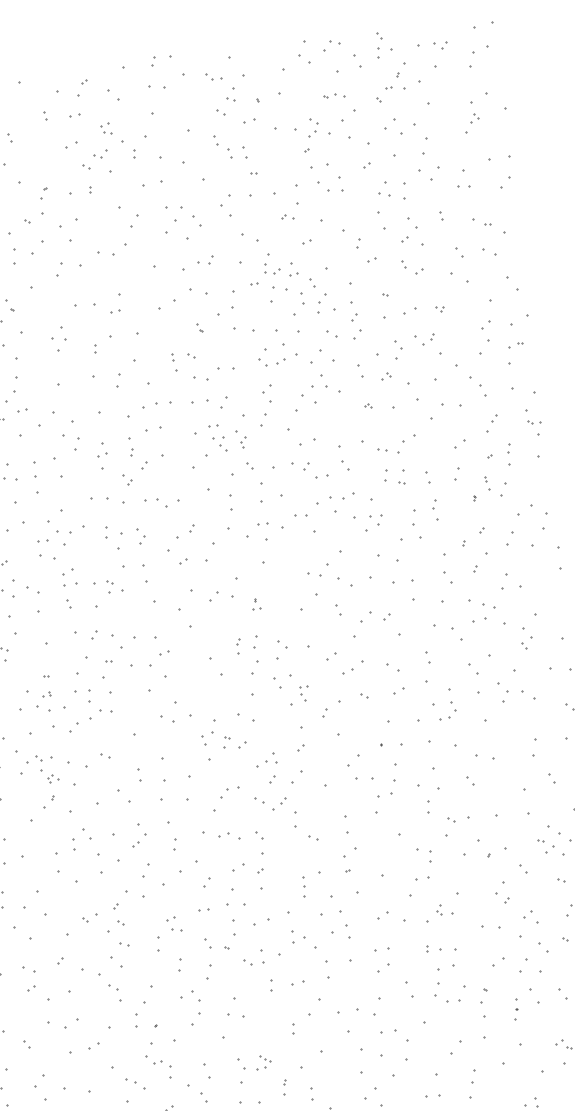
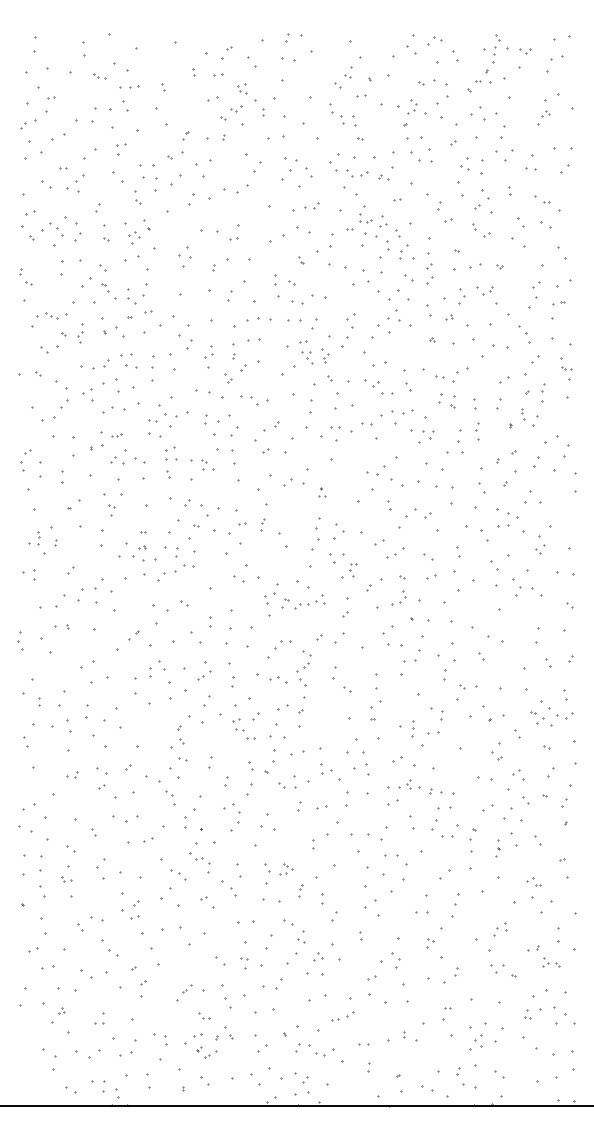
part: (379, 44) -> (496, 44), moved
part: (213, 76) -> (335, 55), removed
part: (335, 95) -> (433, 82), size x1.6
part: (272, 361) -> (357, 173), moved
part: (174, 362) -> (277, 286), size x1.6
part: (491, 423) -> (531, 365), size x1.6
part: (140, 535) -> (233, 425), size x1.6
part: (238, 645) -> (262, 524), moved
part: (446, 710) -> (398, 597), moved
part: (266, 759) -> (316, 599), moved
part: (42, 769) -> (131, 608), removed
part: (279, 804) -> (302, 667), moved
part: (303, 886) -> (412, 728), moved
part: (444, 909) -> (413, 784), moved
part: (89, 917) -> (156, 734), removed
part: (174, 923) -> (238, 724), moved

